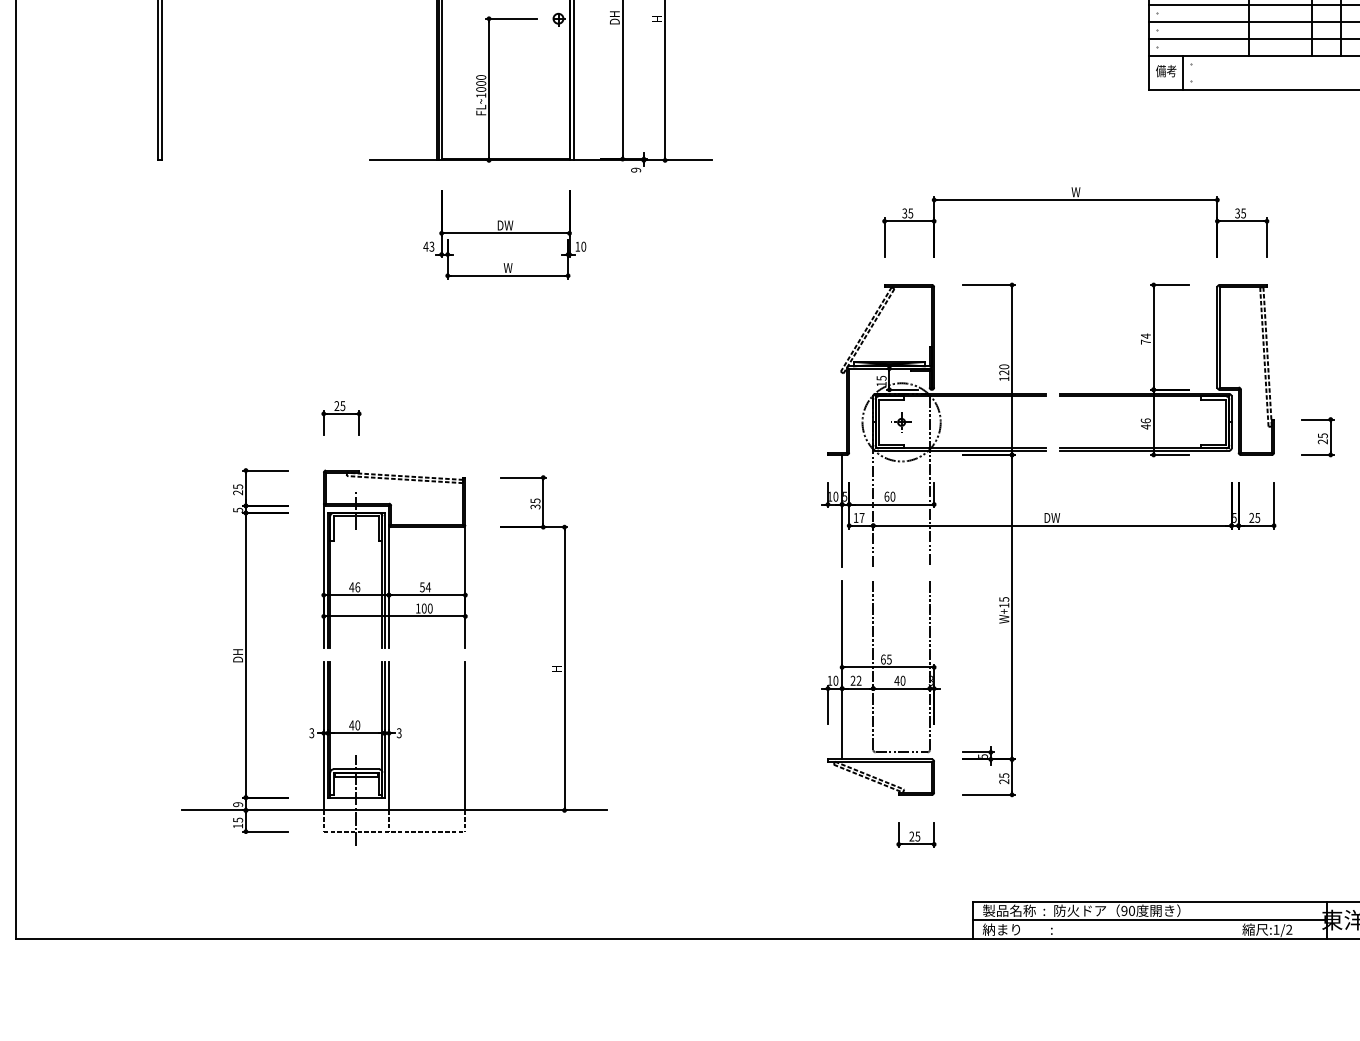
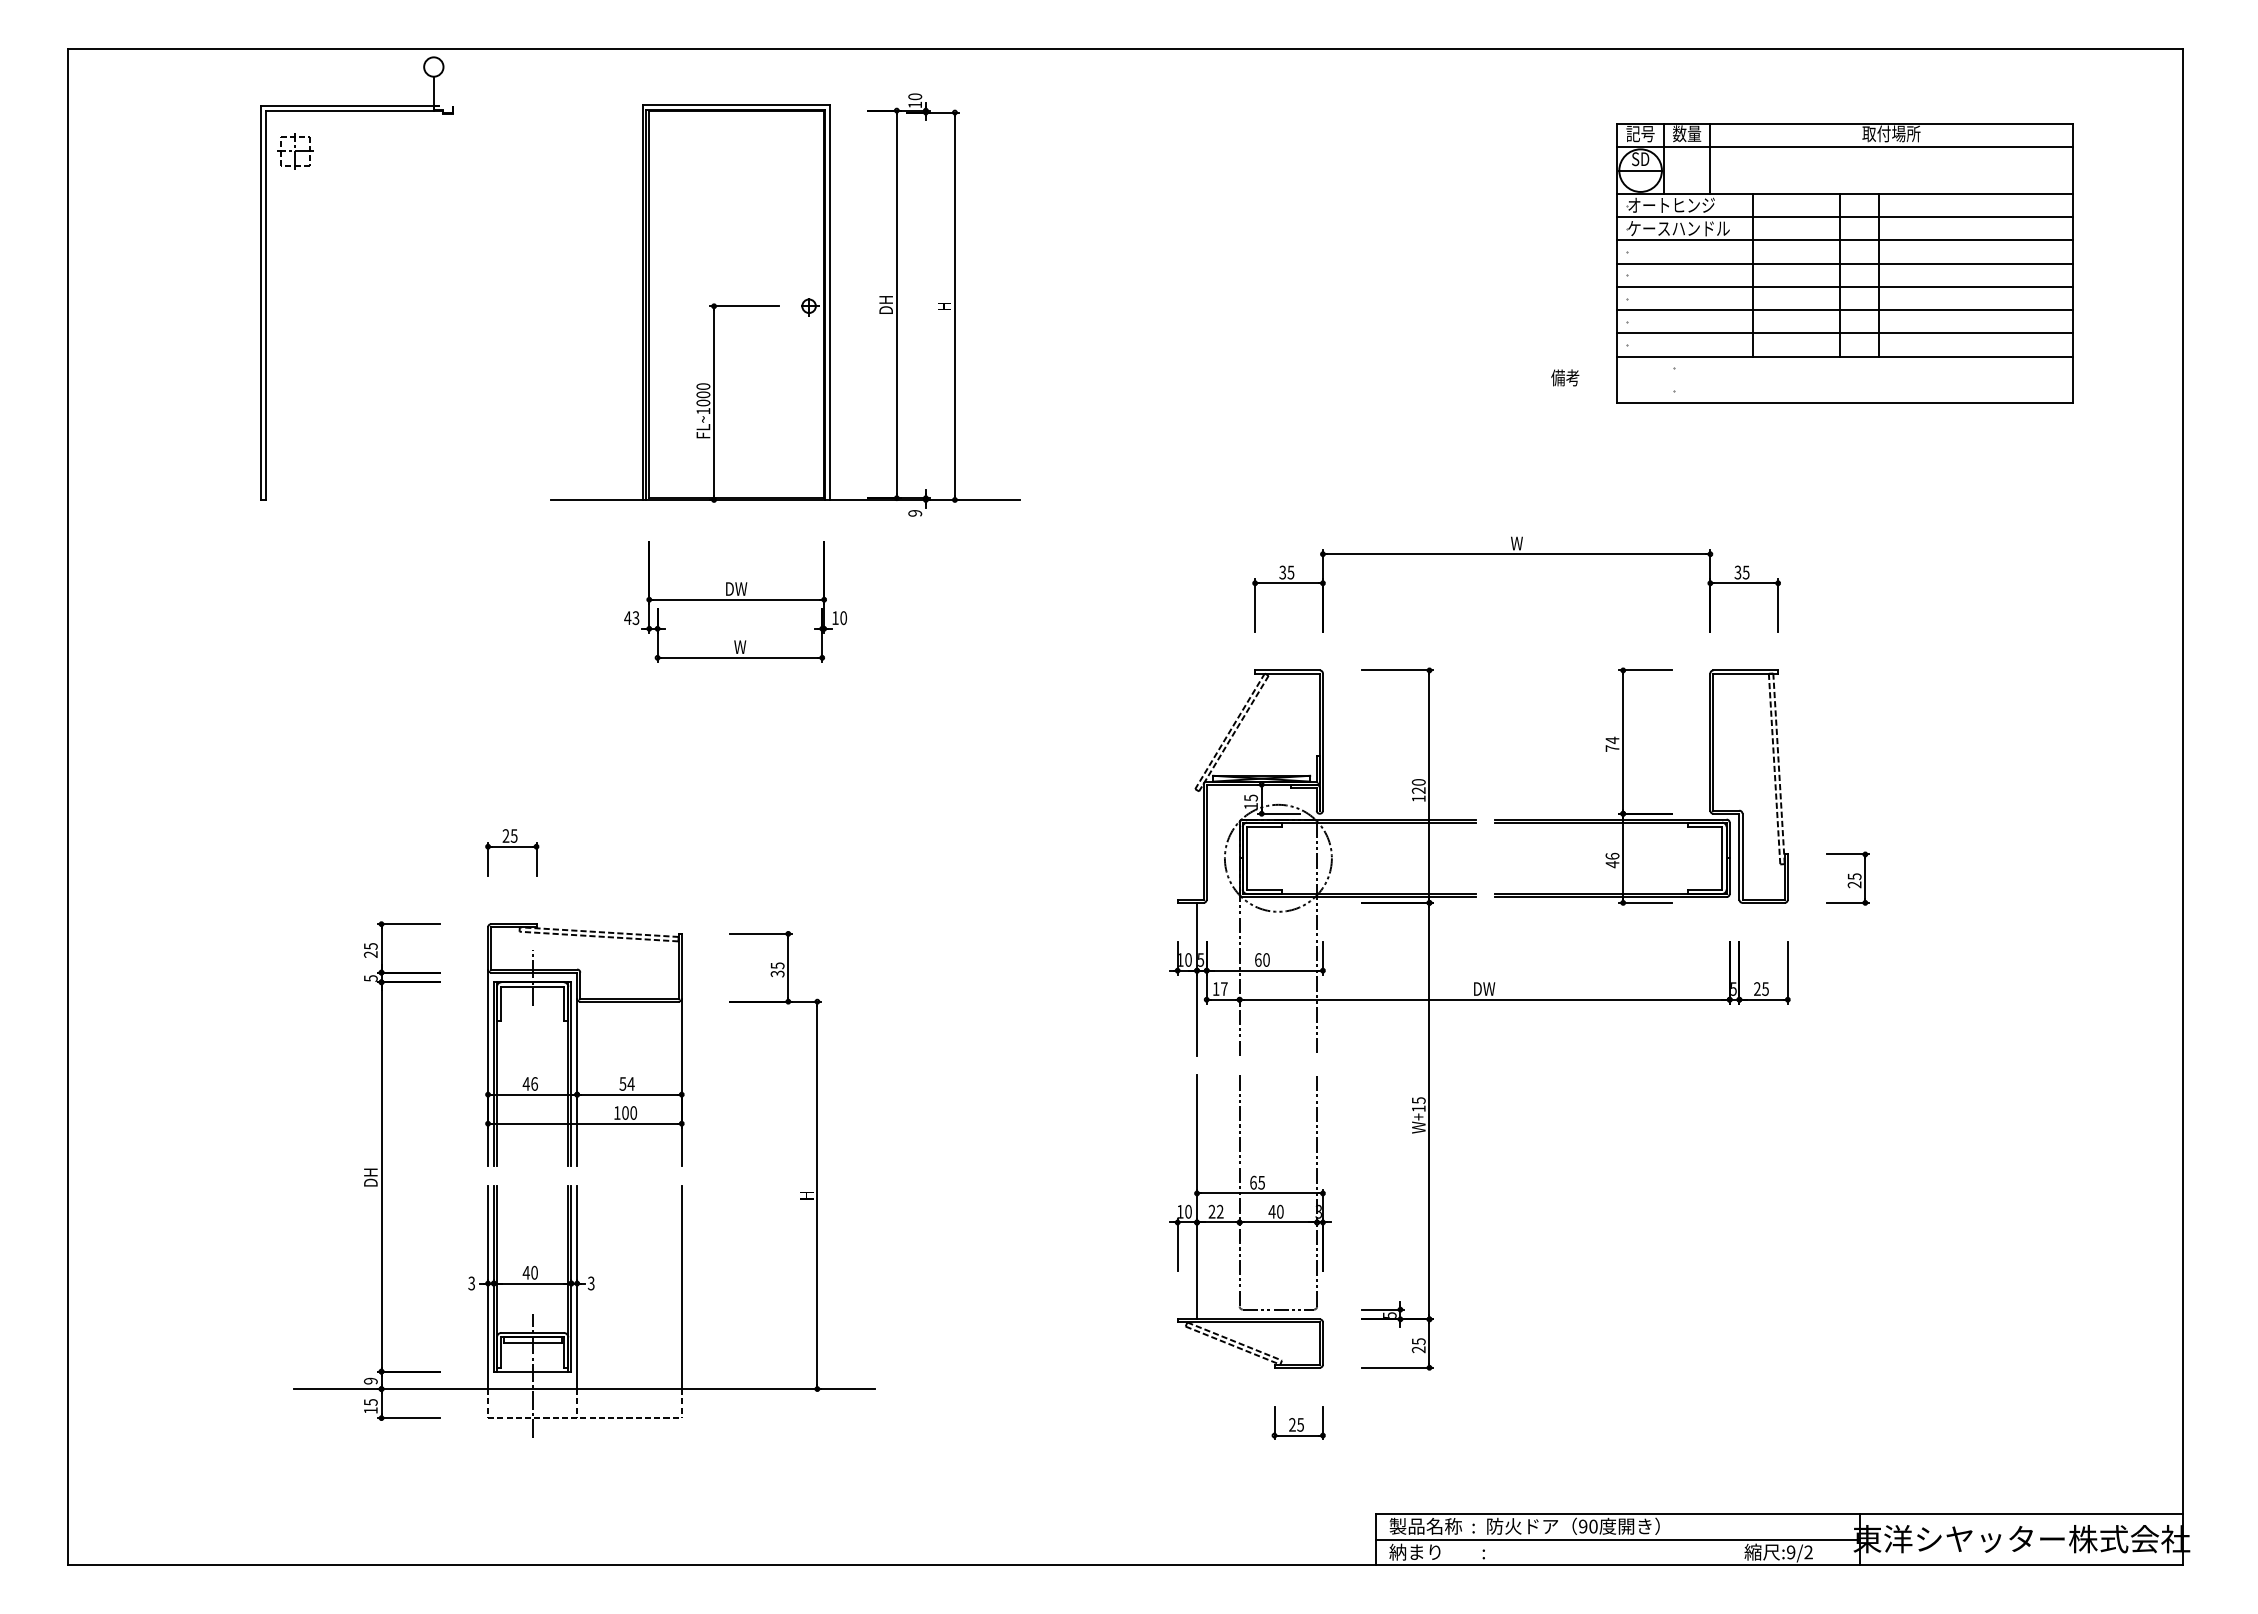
text: (1166, 70) -> (1565, 377), moved
line: (1183, 72) -> (1663, 379), removed
part: (901, 422) -> (1278, 858), removed
text: (1276, 929) -> (1791, 1552), :1/2 -> :9/2

